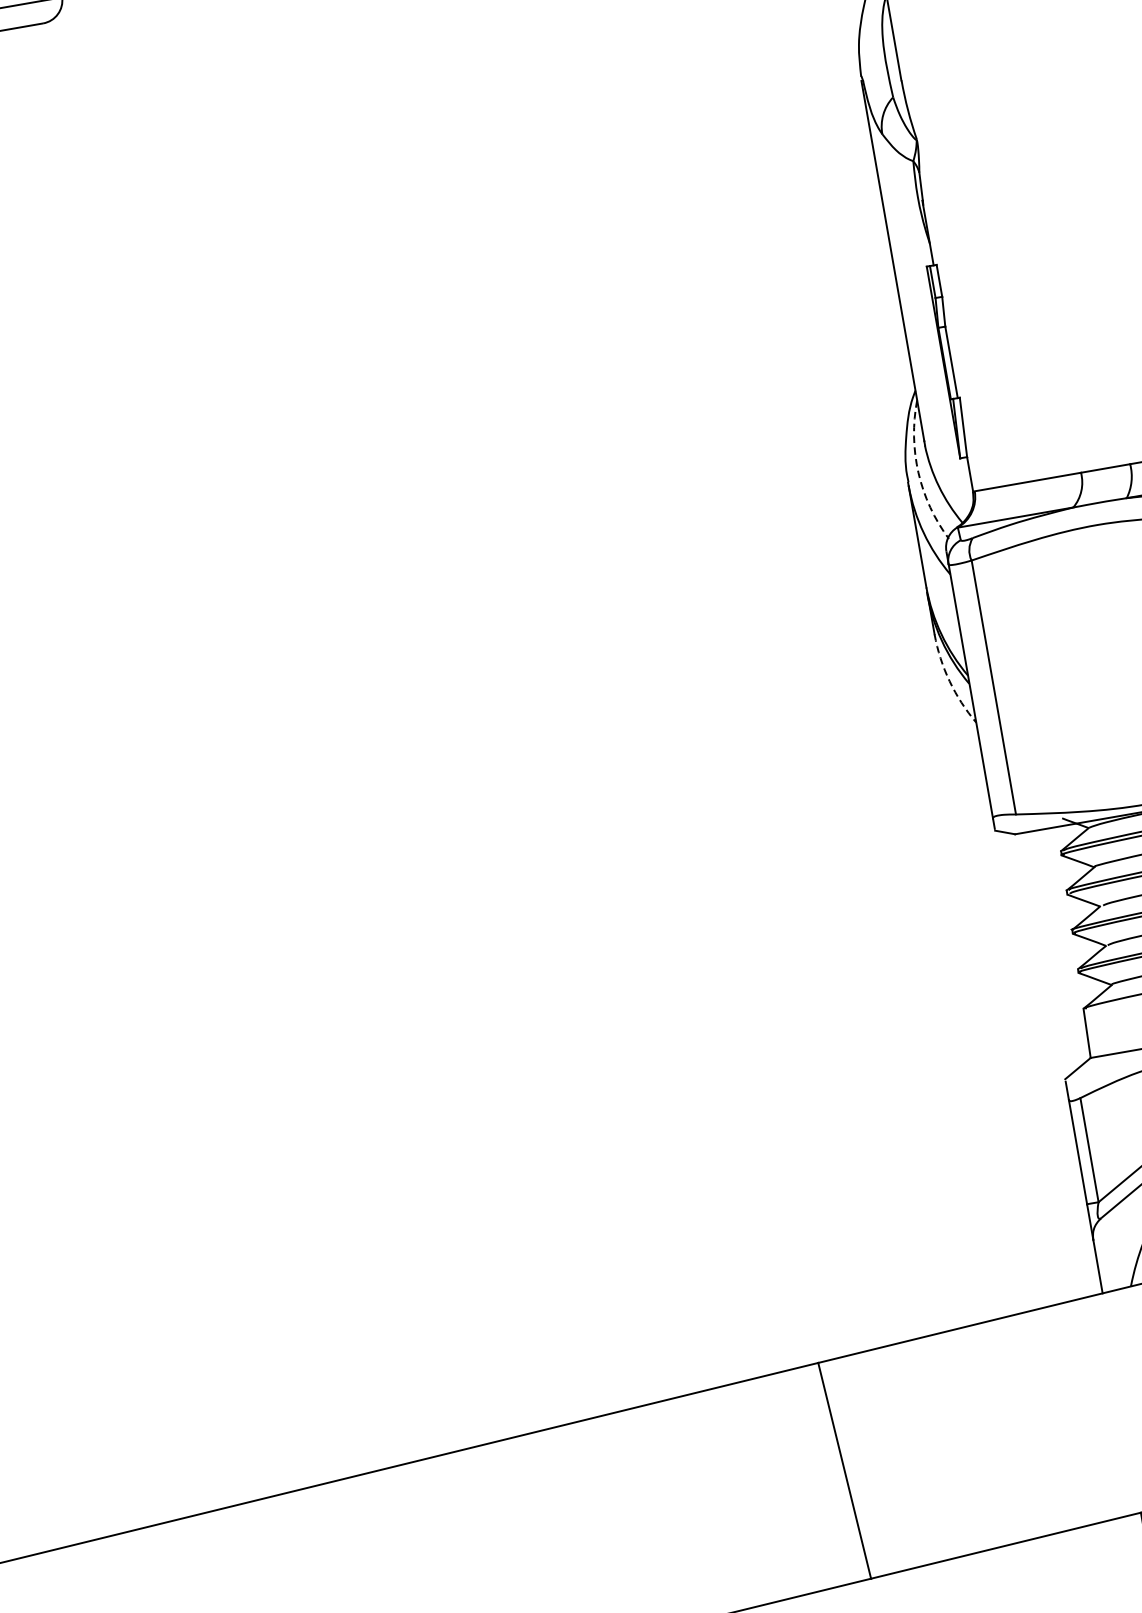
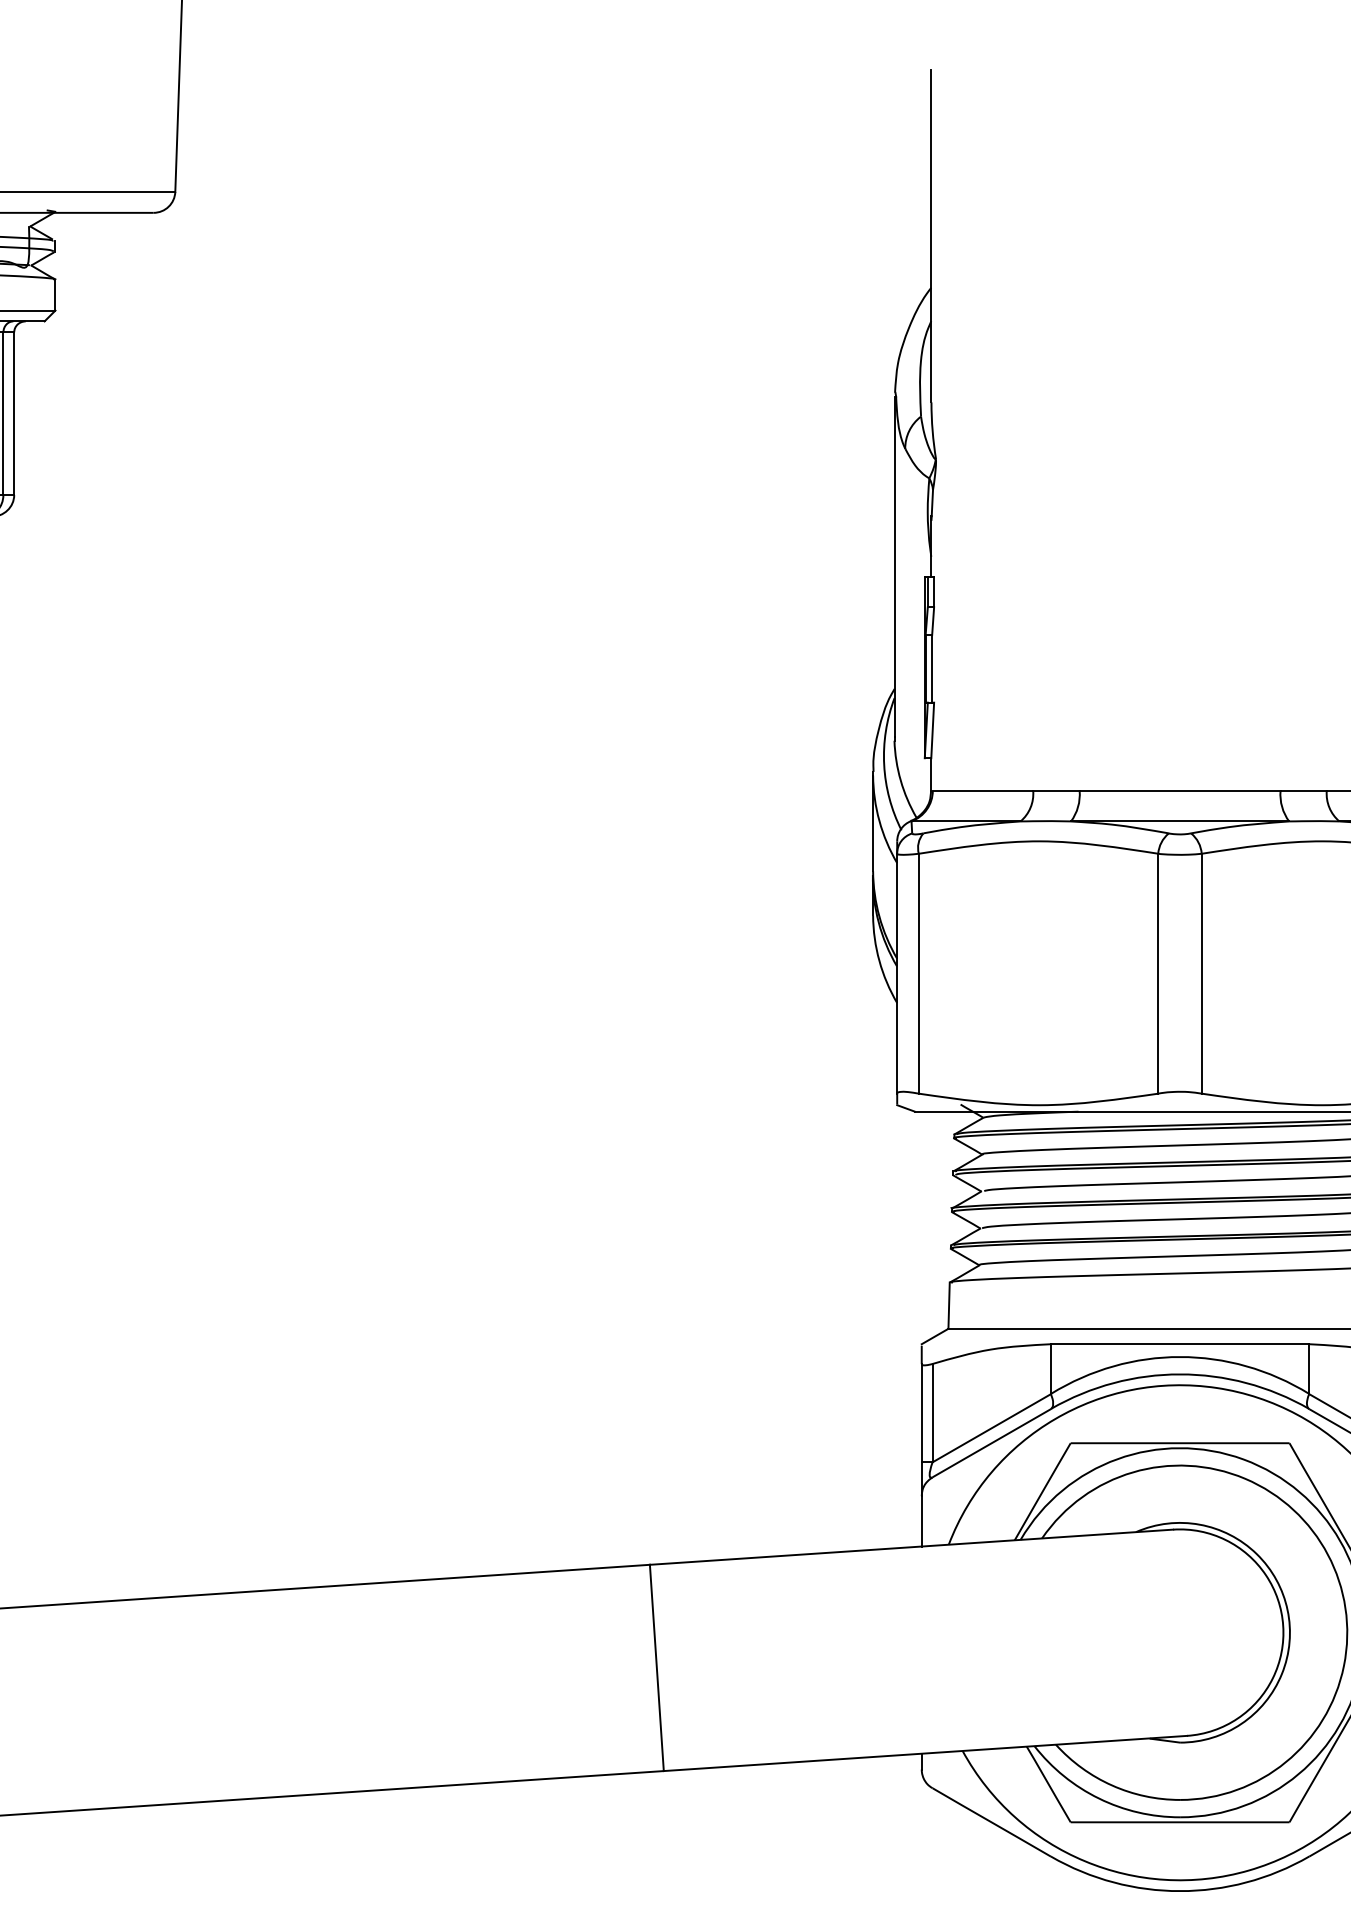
arc: (918, 472) -> (884, 764), dashed -> solid
arc: (949, 680) -> (879, 960), dashed -> solid

